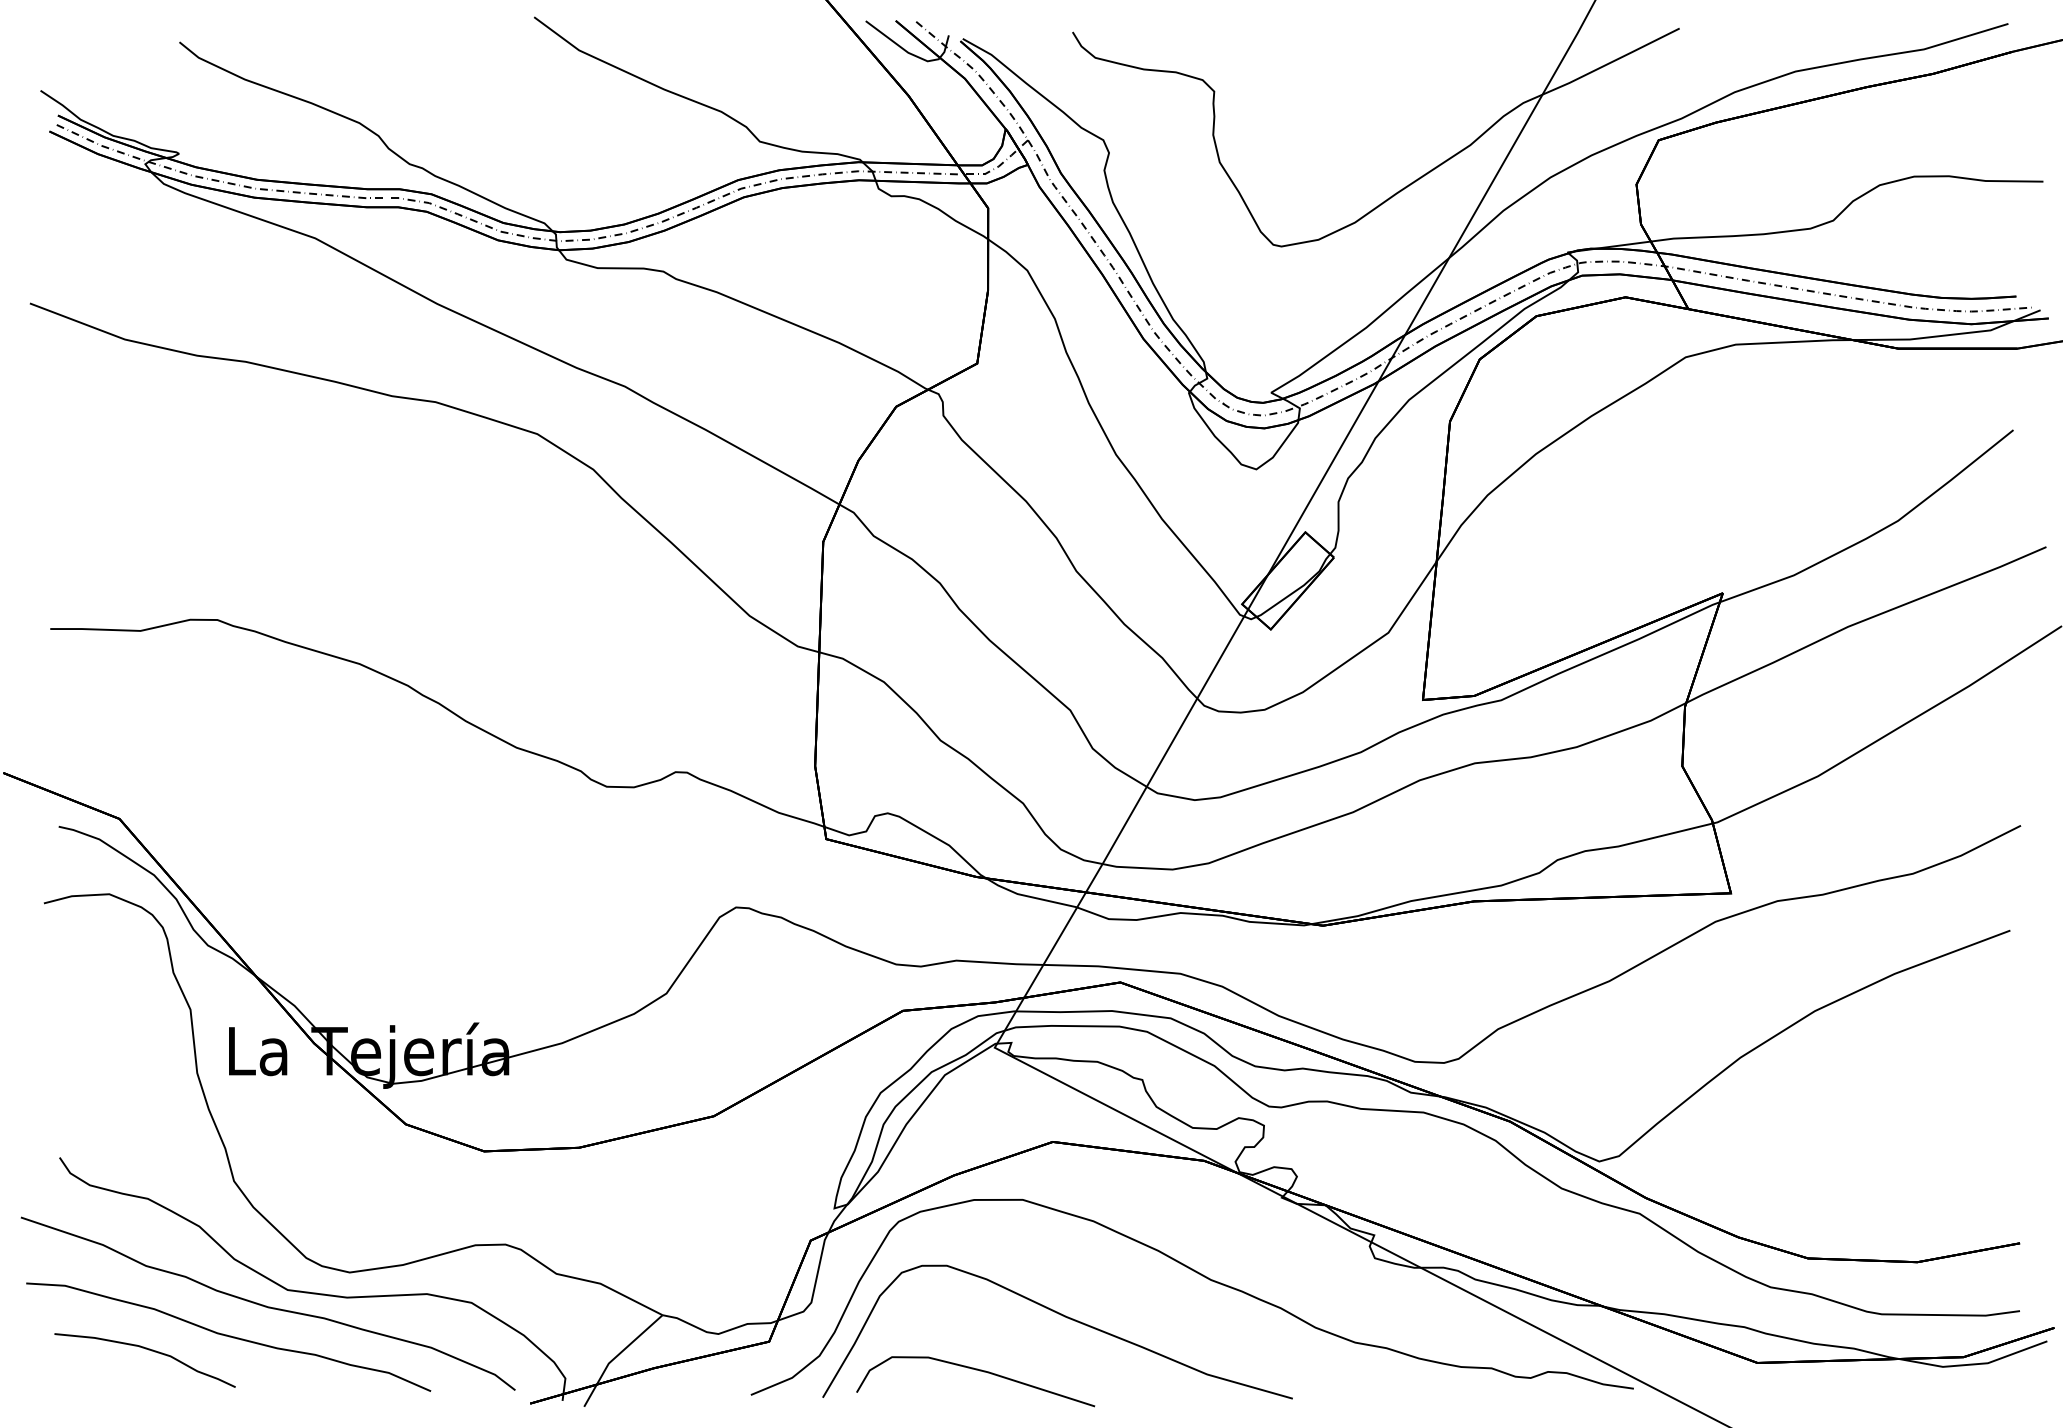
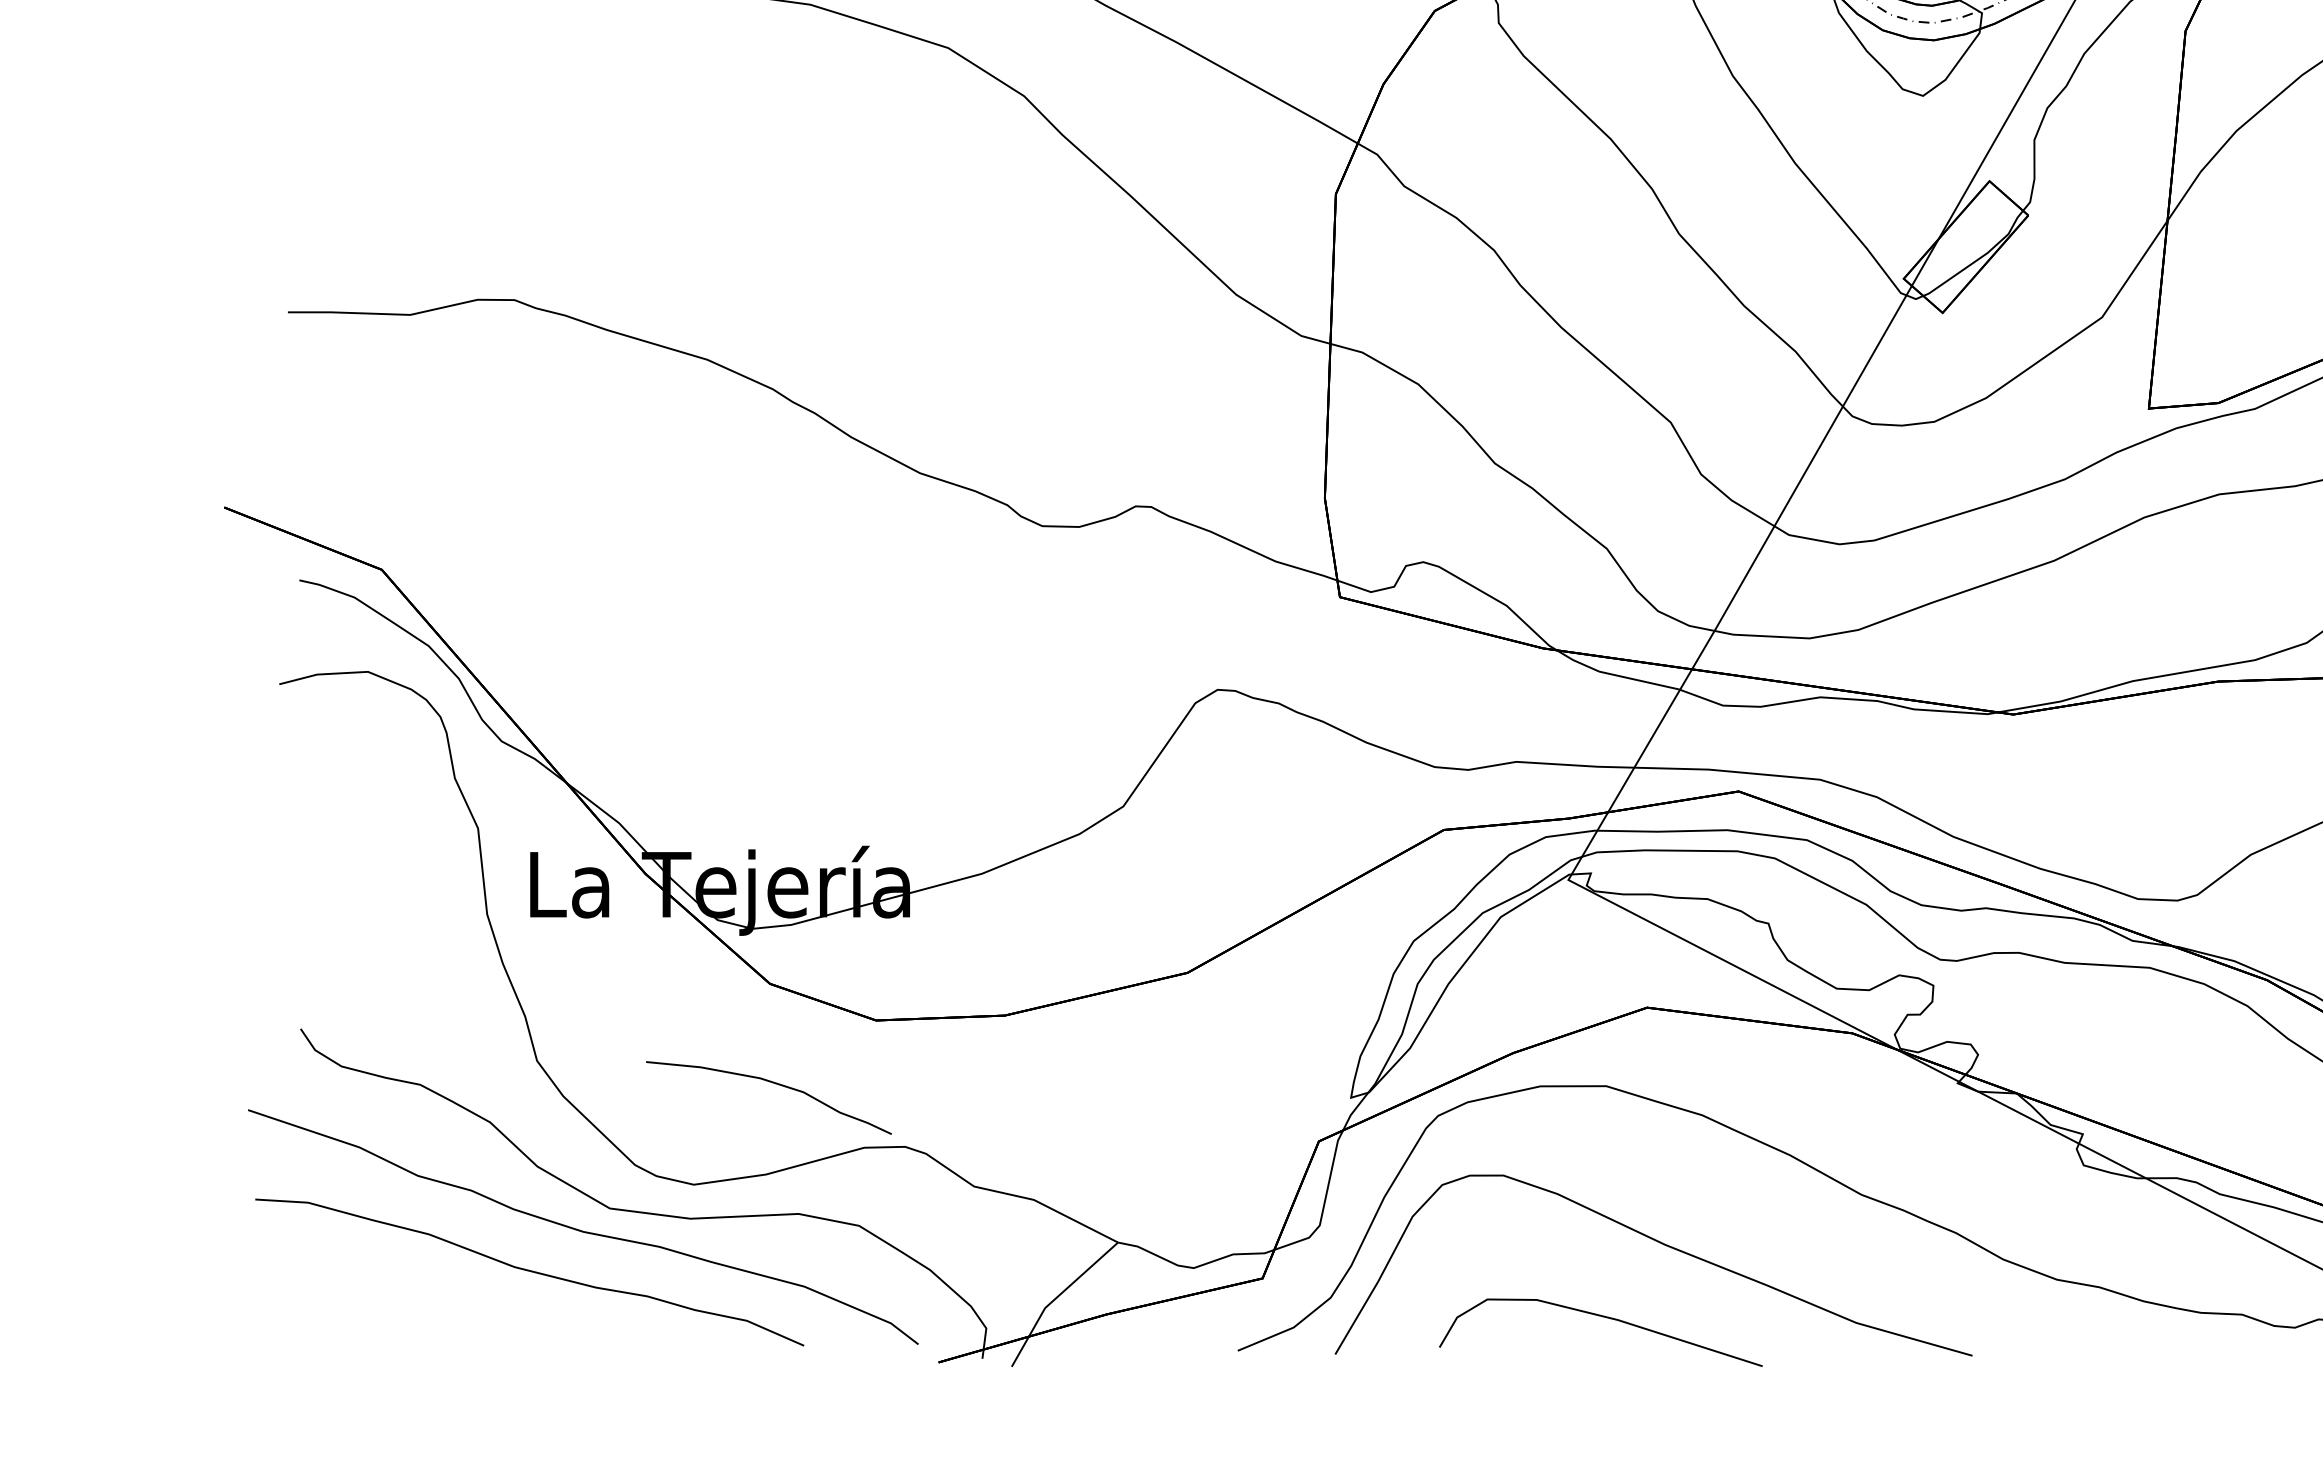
curve: (148, 1350) -> (773, 1084), moved
curve: (979, 1371) -> (1605, 1318), moved

